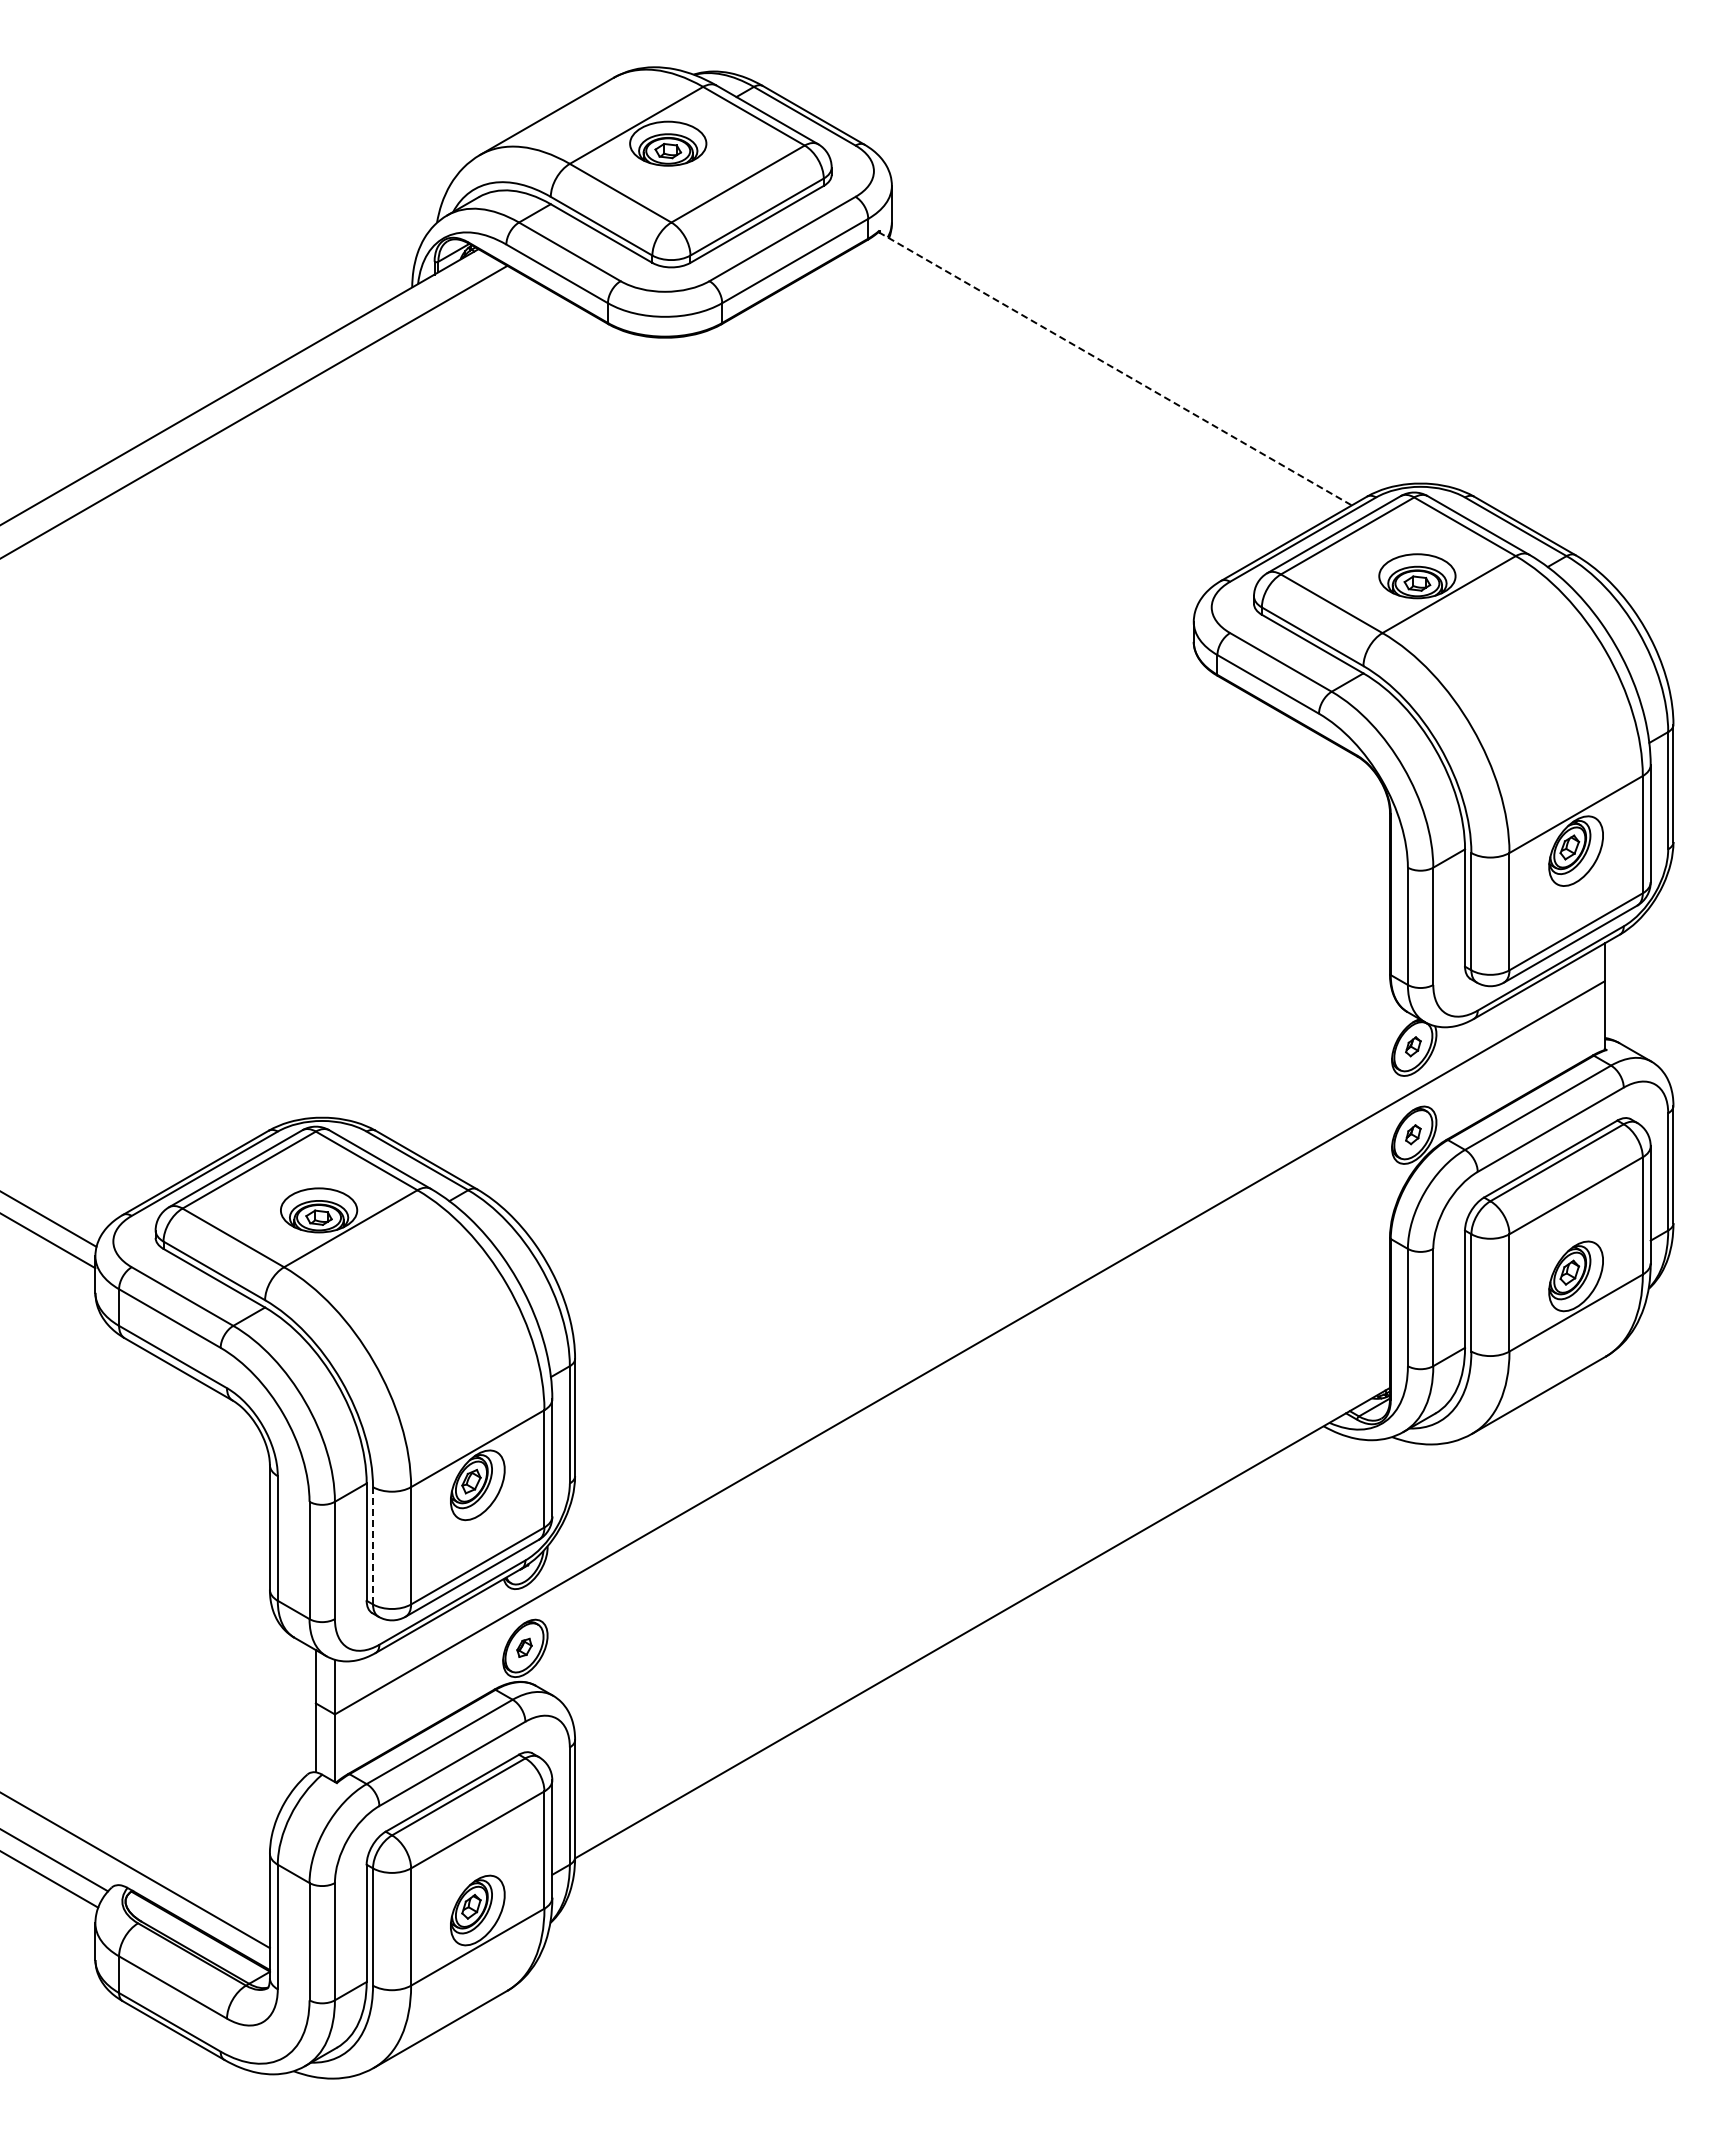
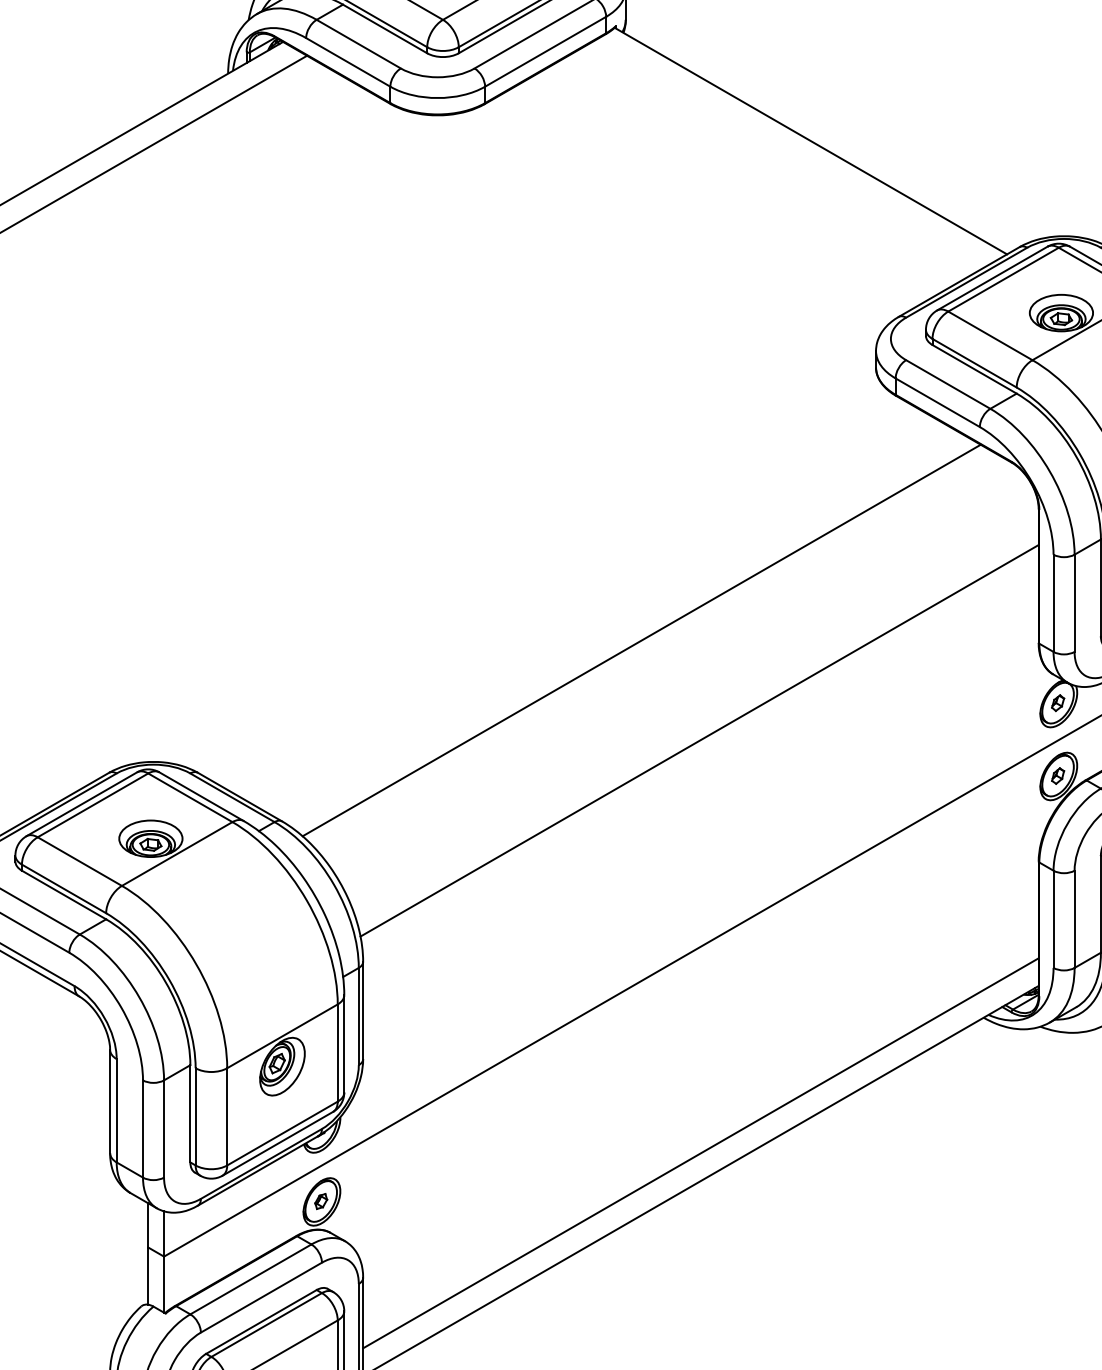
line: (1115, 369) -> (811, 141), dashed -> solid
line: (911, 971) -> (642, 640), added
line: (980, 1092) -> (699, 741), added
line: (373, 1545) -> (196, 1116), dashed -> solid
line: (982, 1589) -> (700, 1153), added

